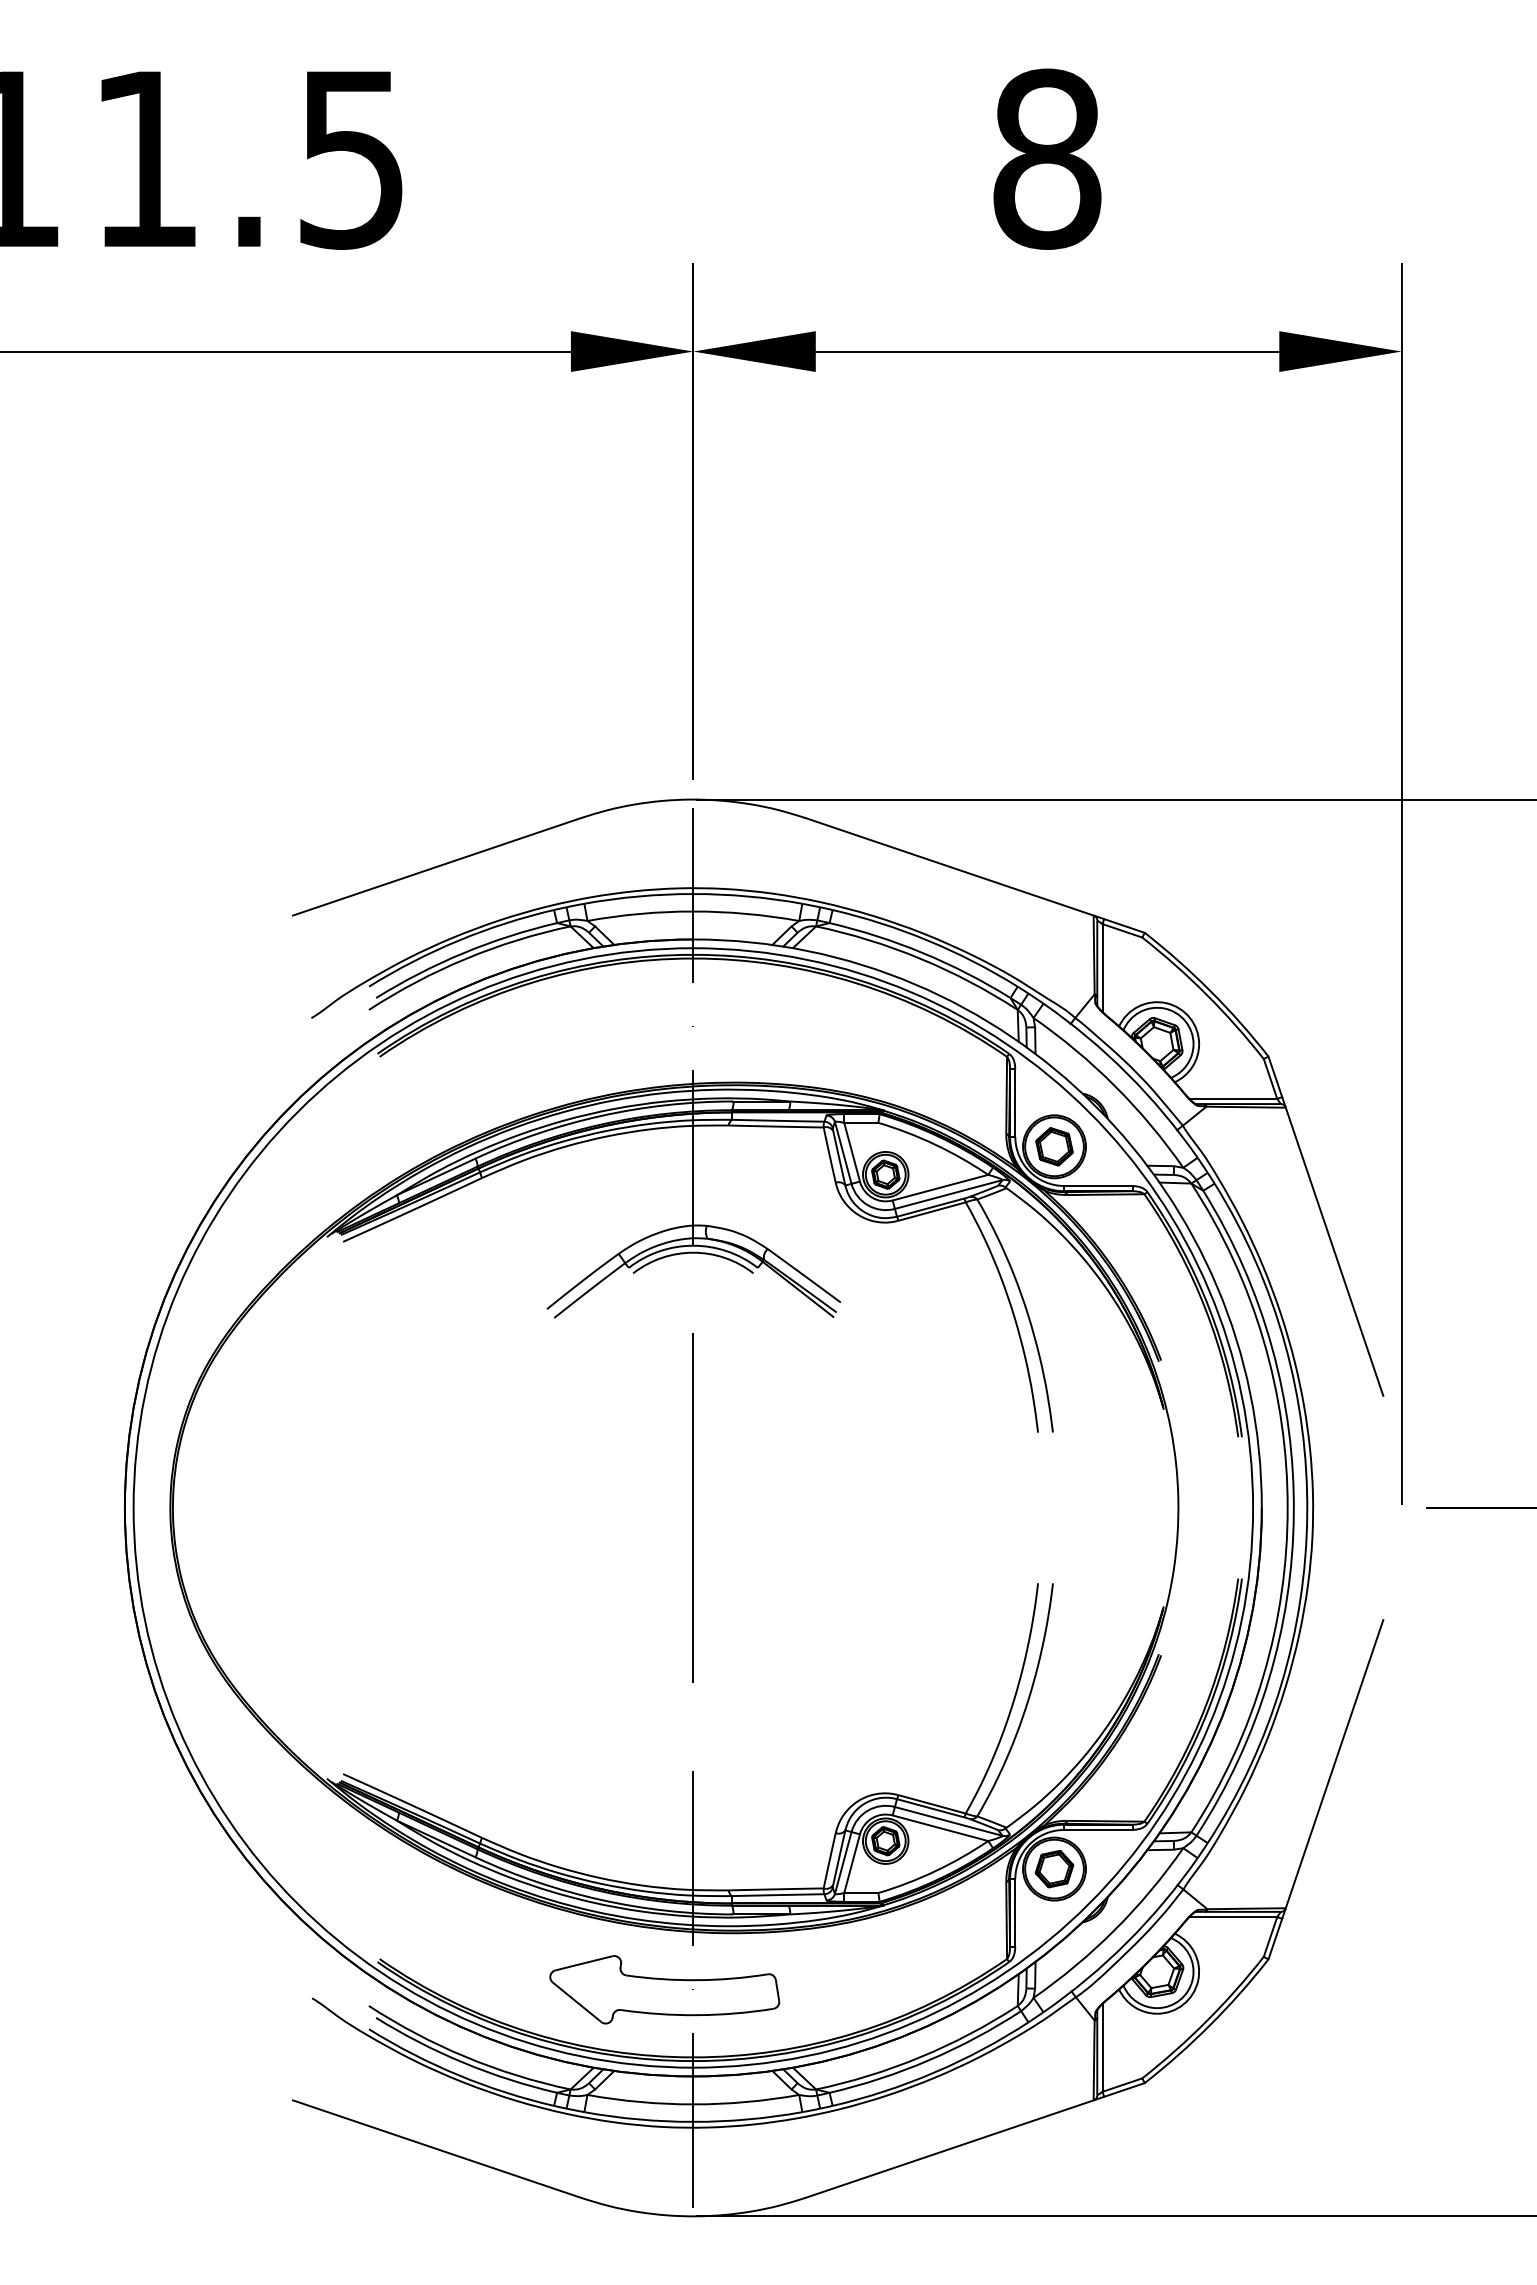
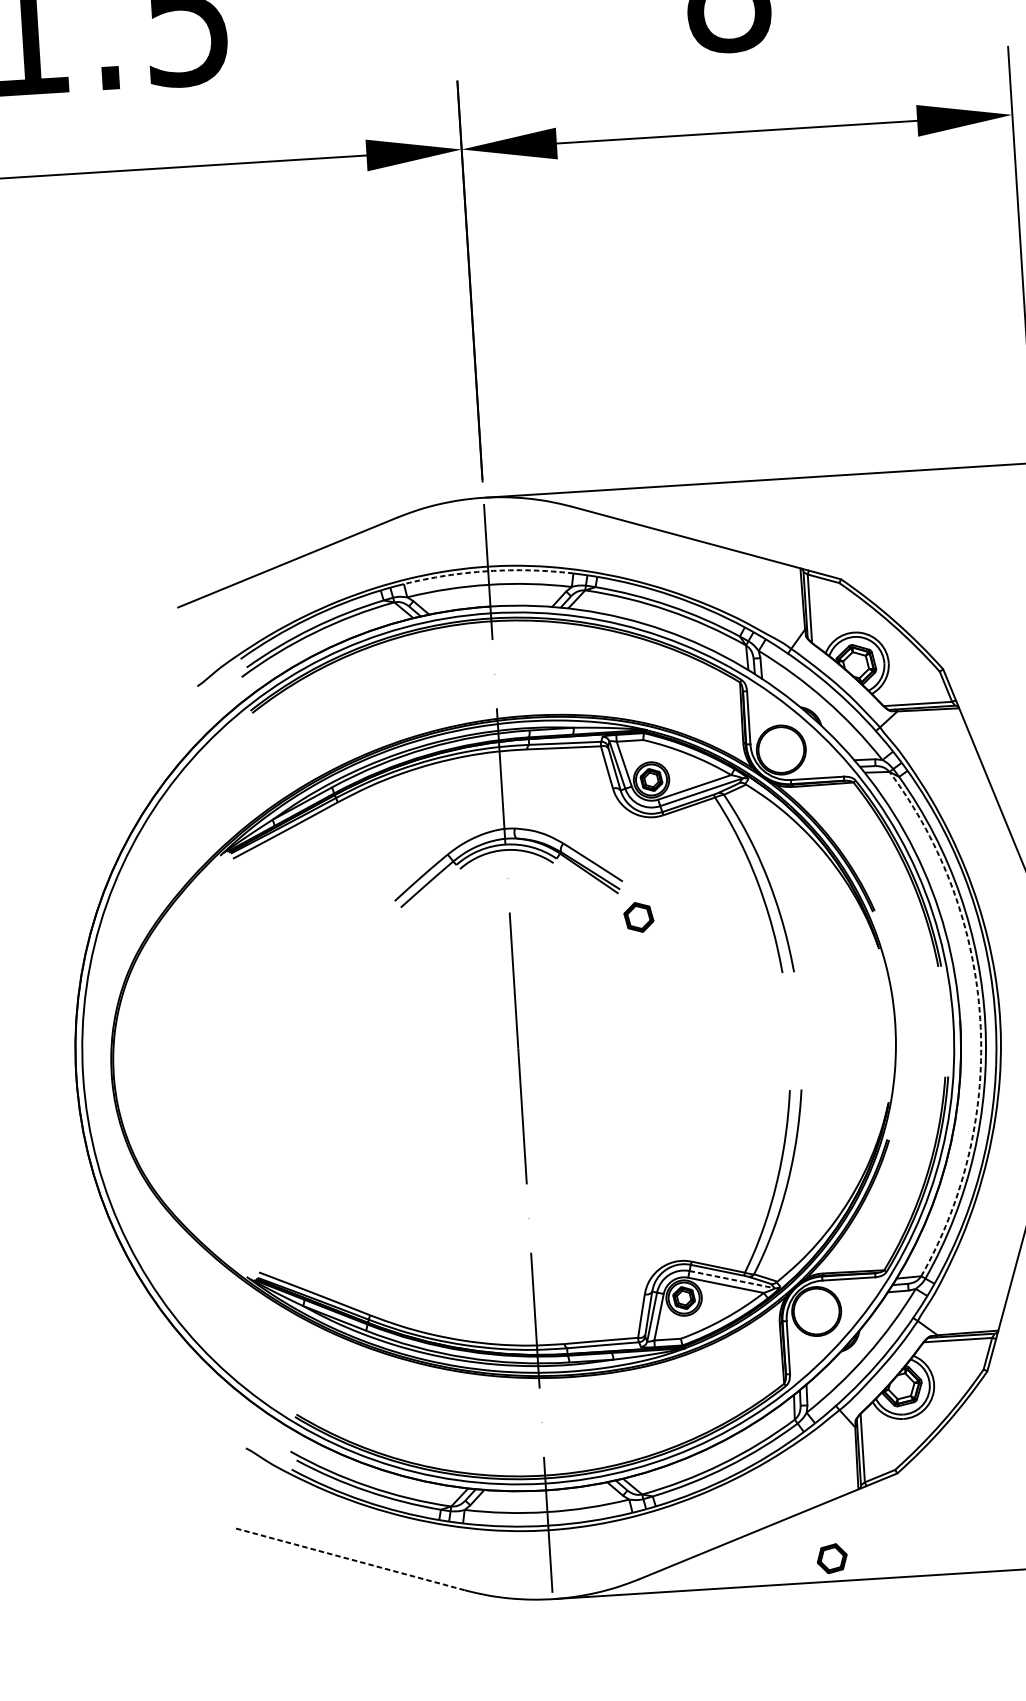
arc: (693, 894) -> (488, 571), solid -> dashed
part: (1054, 1146) -> (638, 917), moved
arc: (1287, 1507) -> (980, 1019), solid -> dashed
line: (948, 1821) -> (731, 1279), solid -> dashed
part: (1054, 1868) -> (832, 1558), moved
part: (664, 1989) -> (519, 1424), removed
line: (437, 2149) -> (350, 1559), solid -> dashed

